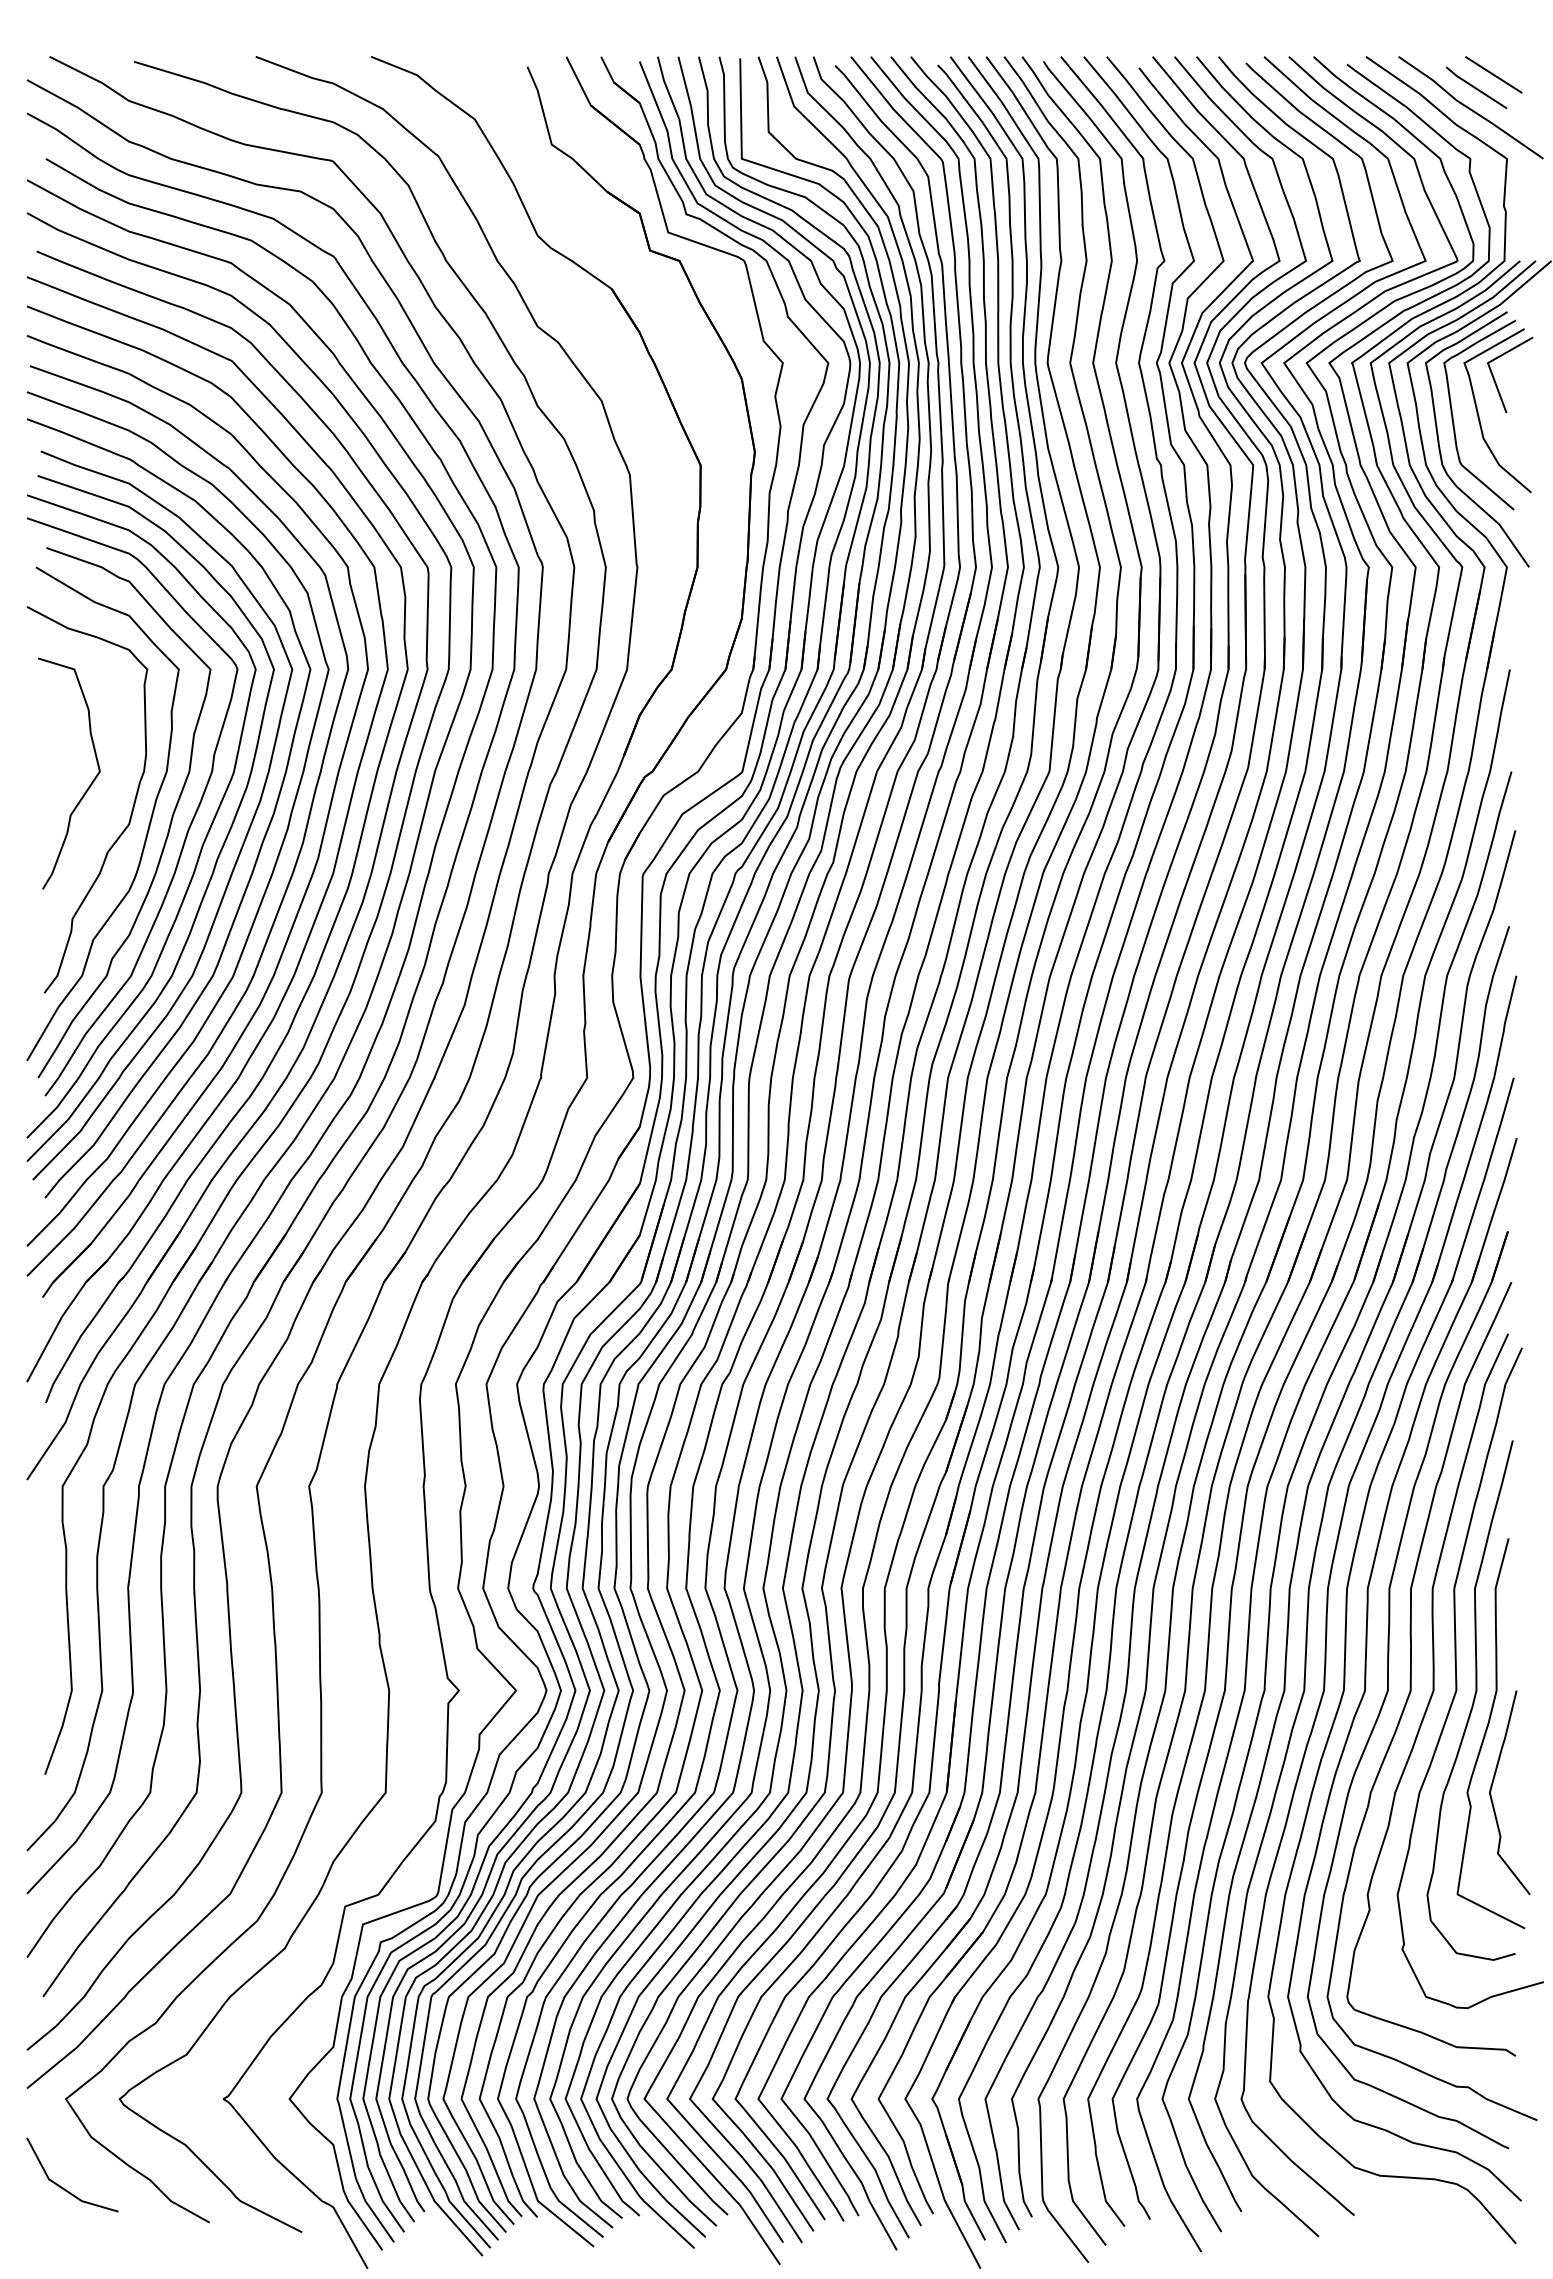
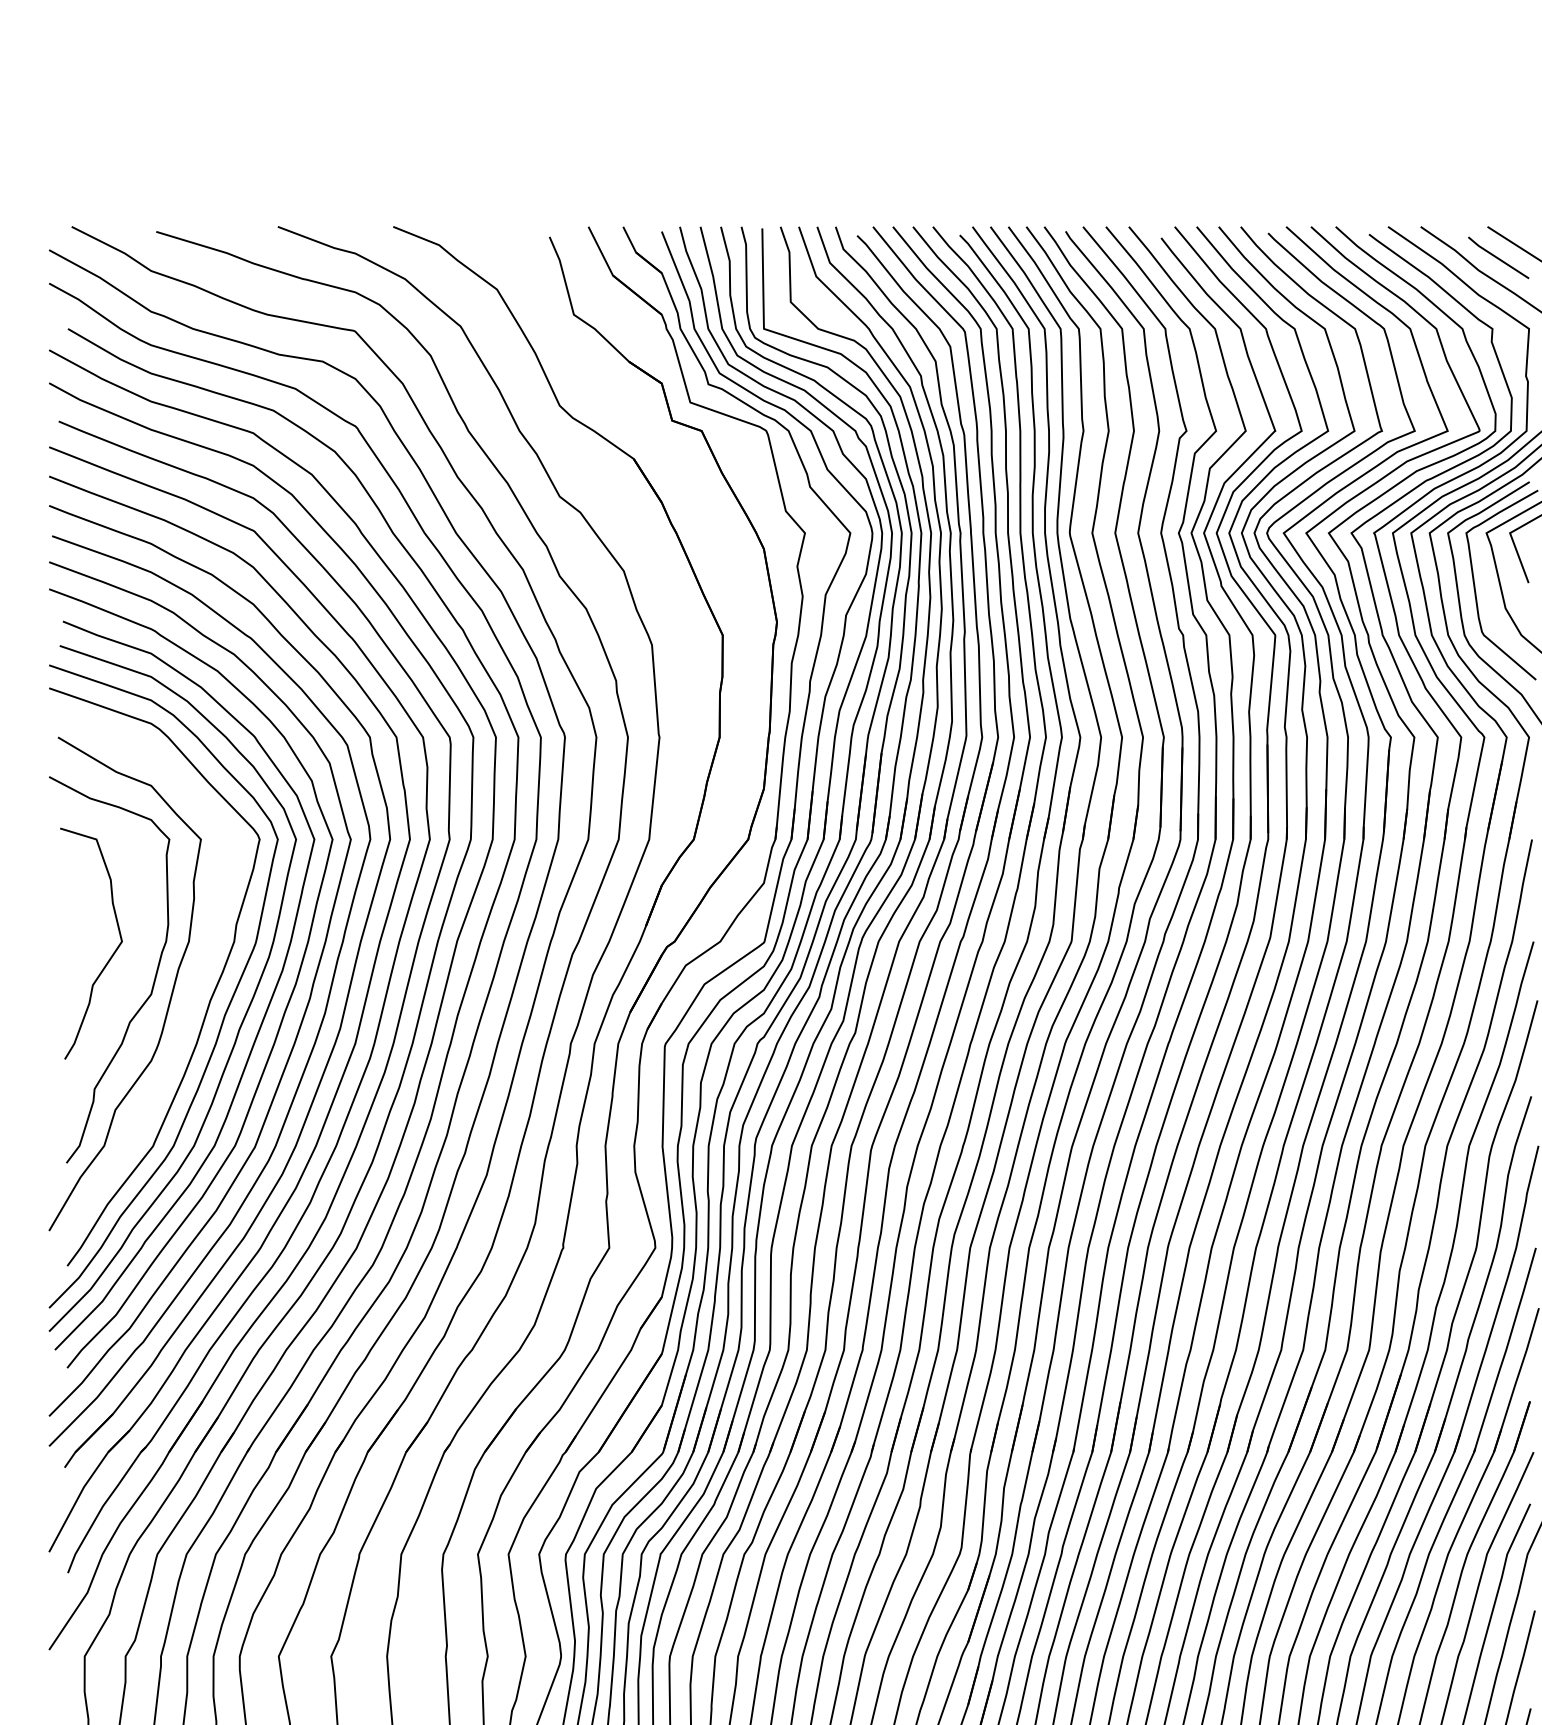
curve: (169, 823) -> (191, 993), removed

